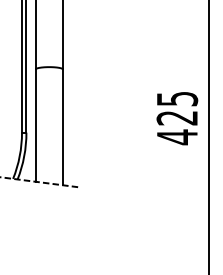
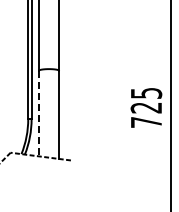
line: (35, 125) -> (38, 113), solid -> dashed
text: (177, 137) -> (146, 122), 425 -> 725

